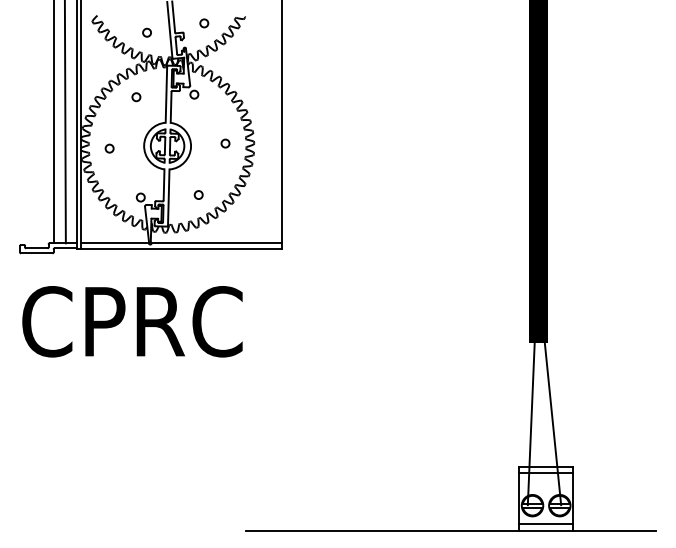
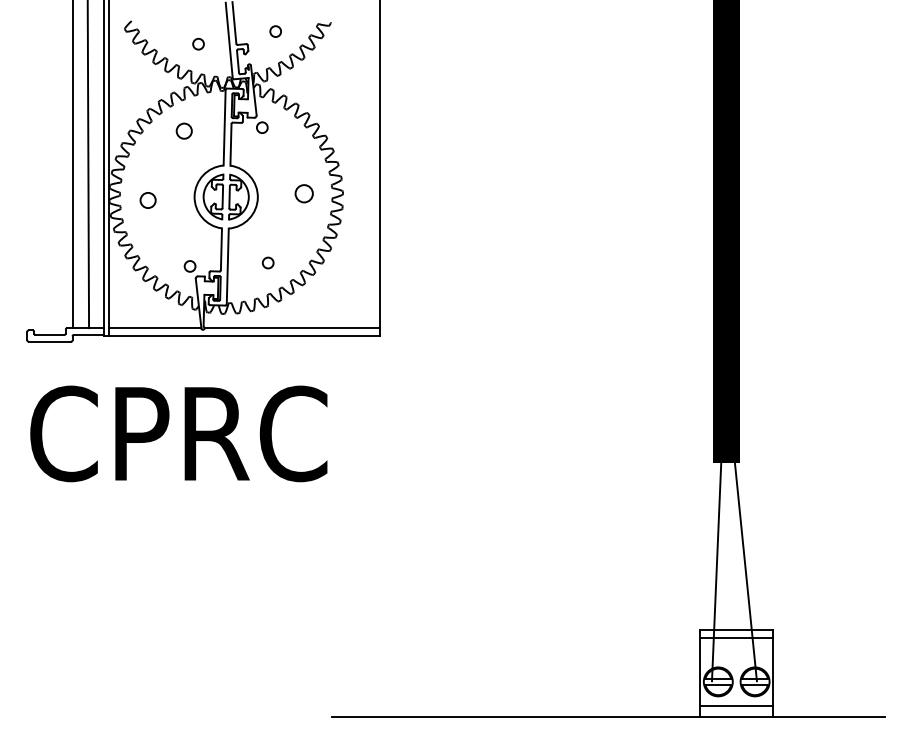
circle: (135, 96) -> (183, 130), size x1.4
circle: (225, 143) -> (304, 193), size x1.6
circle: (109, 148) -> (147, 200), size x1.4

